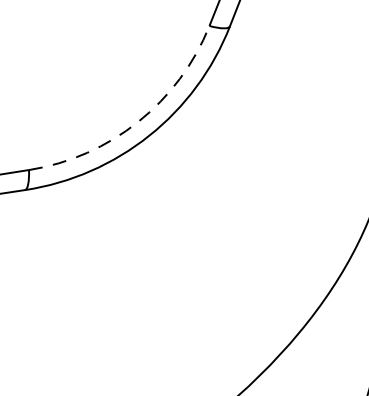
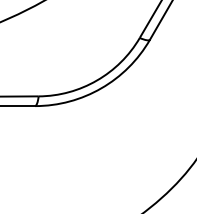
arc: (137, 121) -> (96, 80), dashed -> solid

